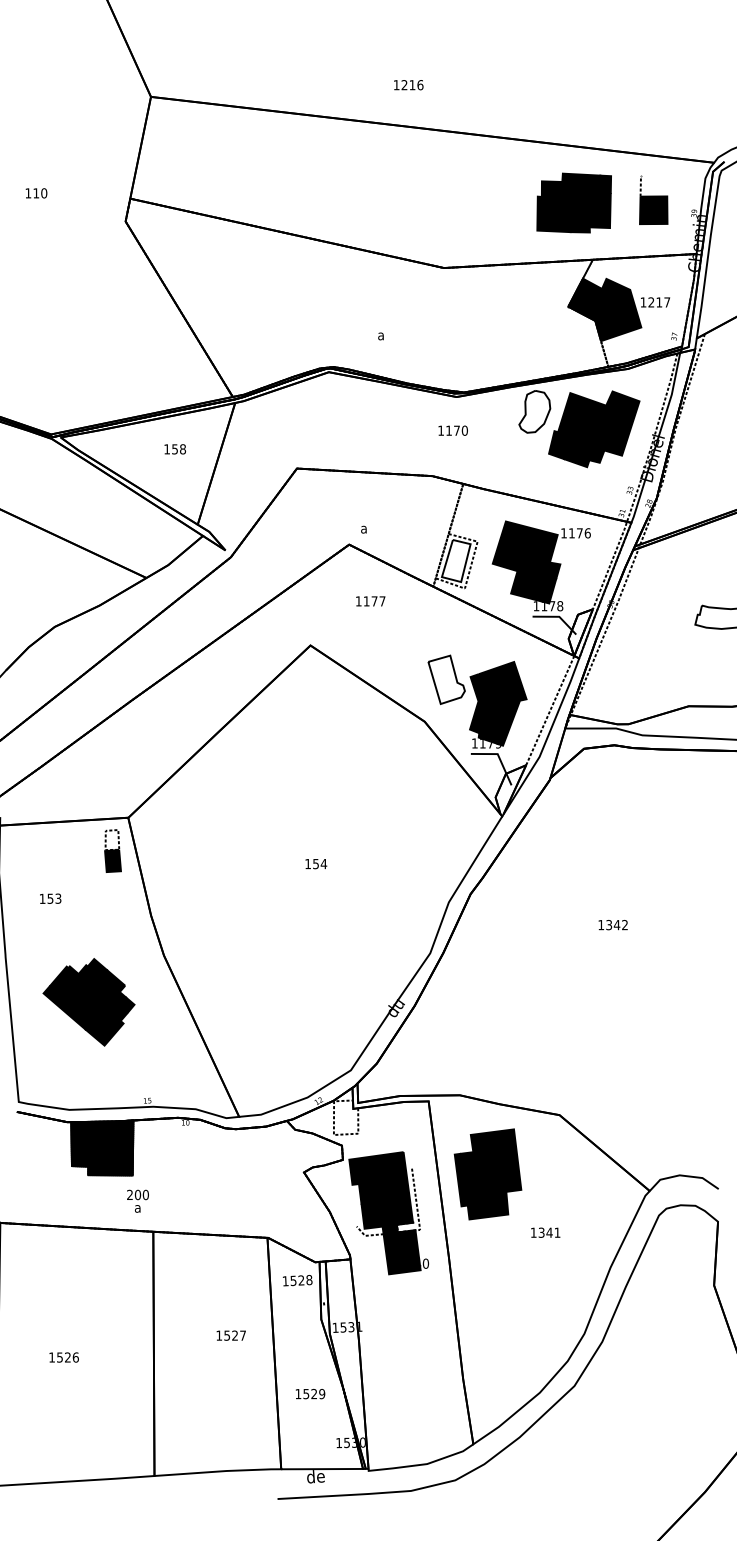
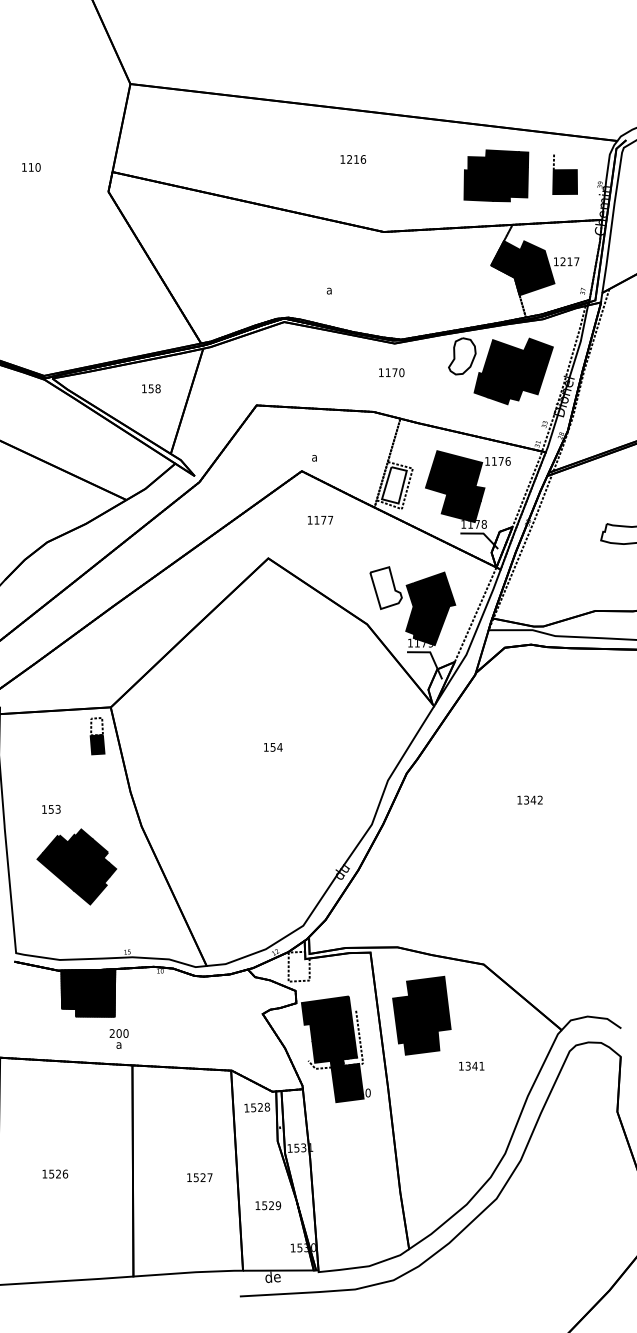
text: (408, 85) -> (353, 159), moved
text: (50, 898) -> (51, 809), moved
text: (230, 1335) -> (199, 1177), moved

